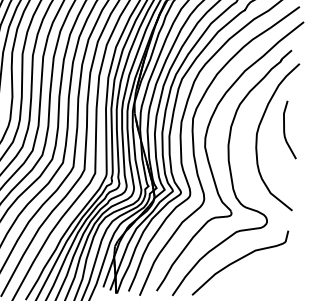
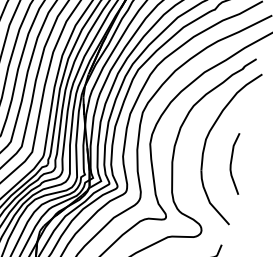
curve: (284, 129) -> (231, 162), moved

